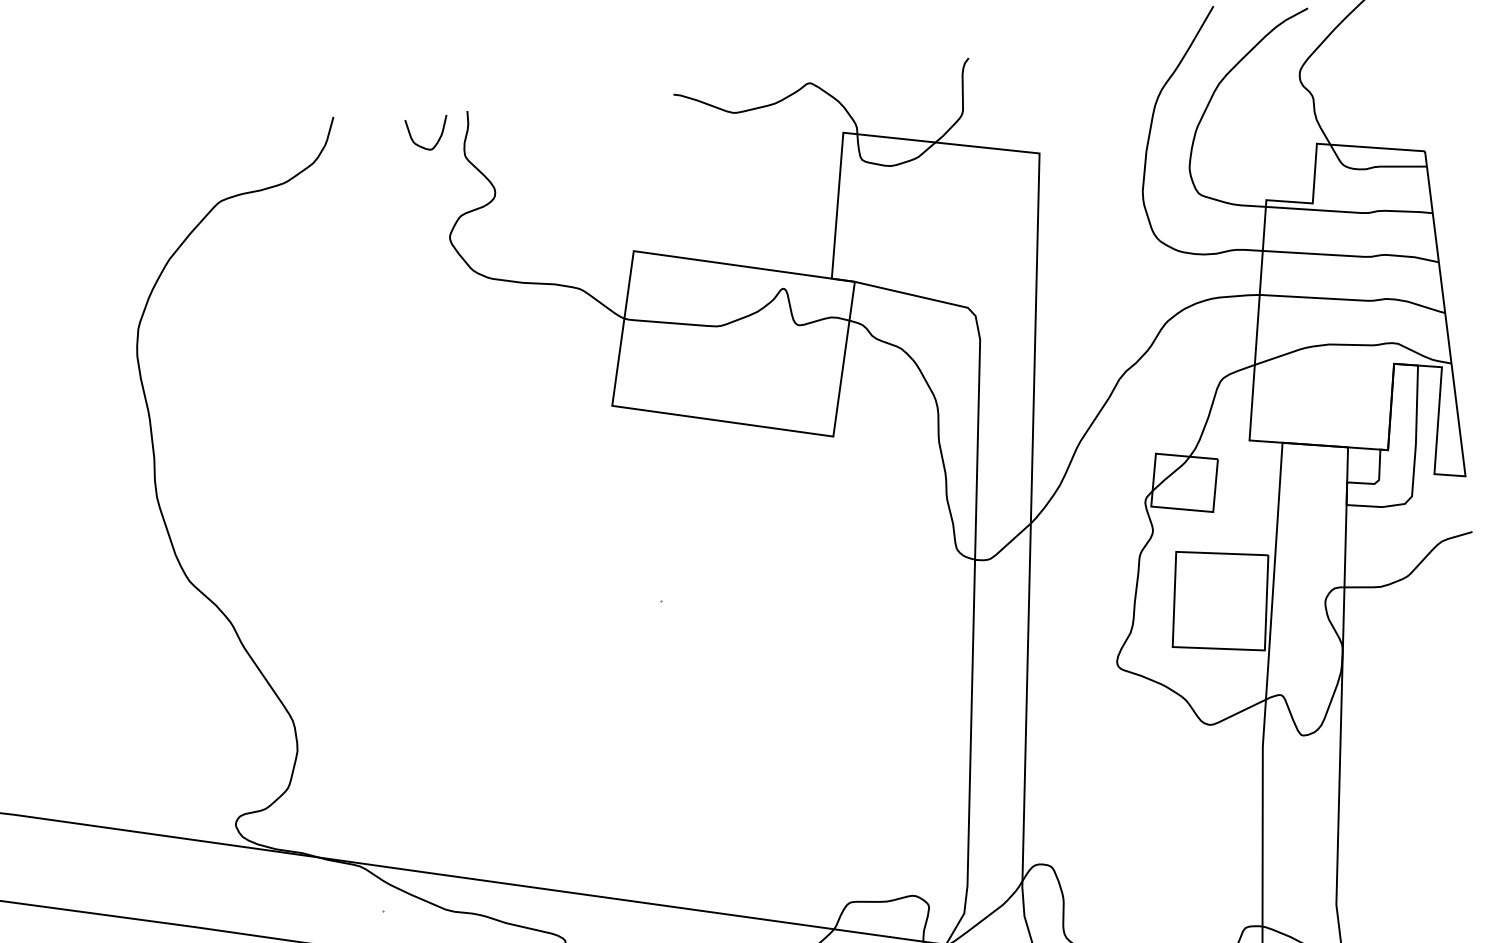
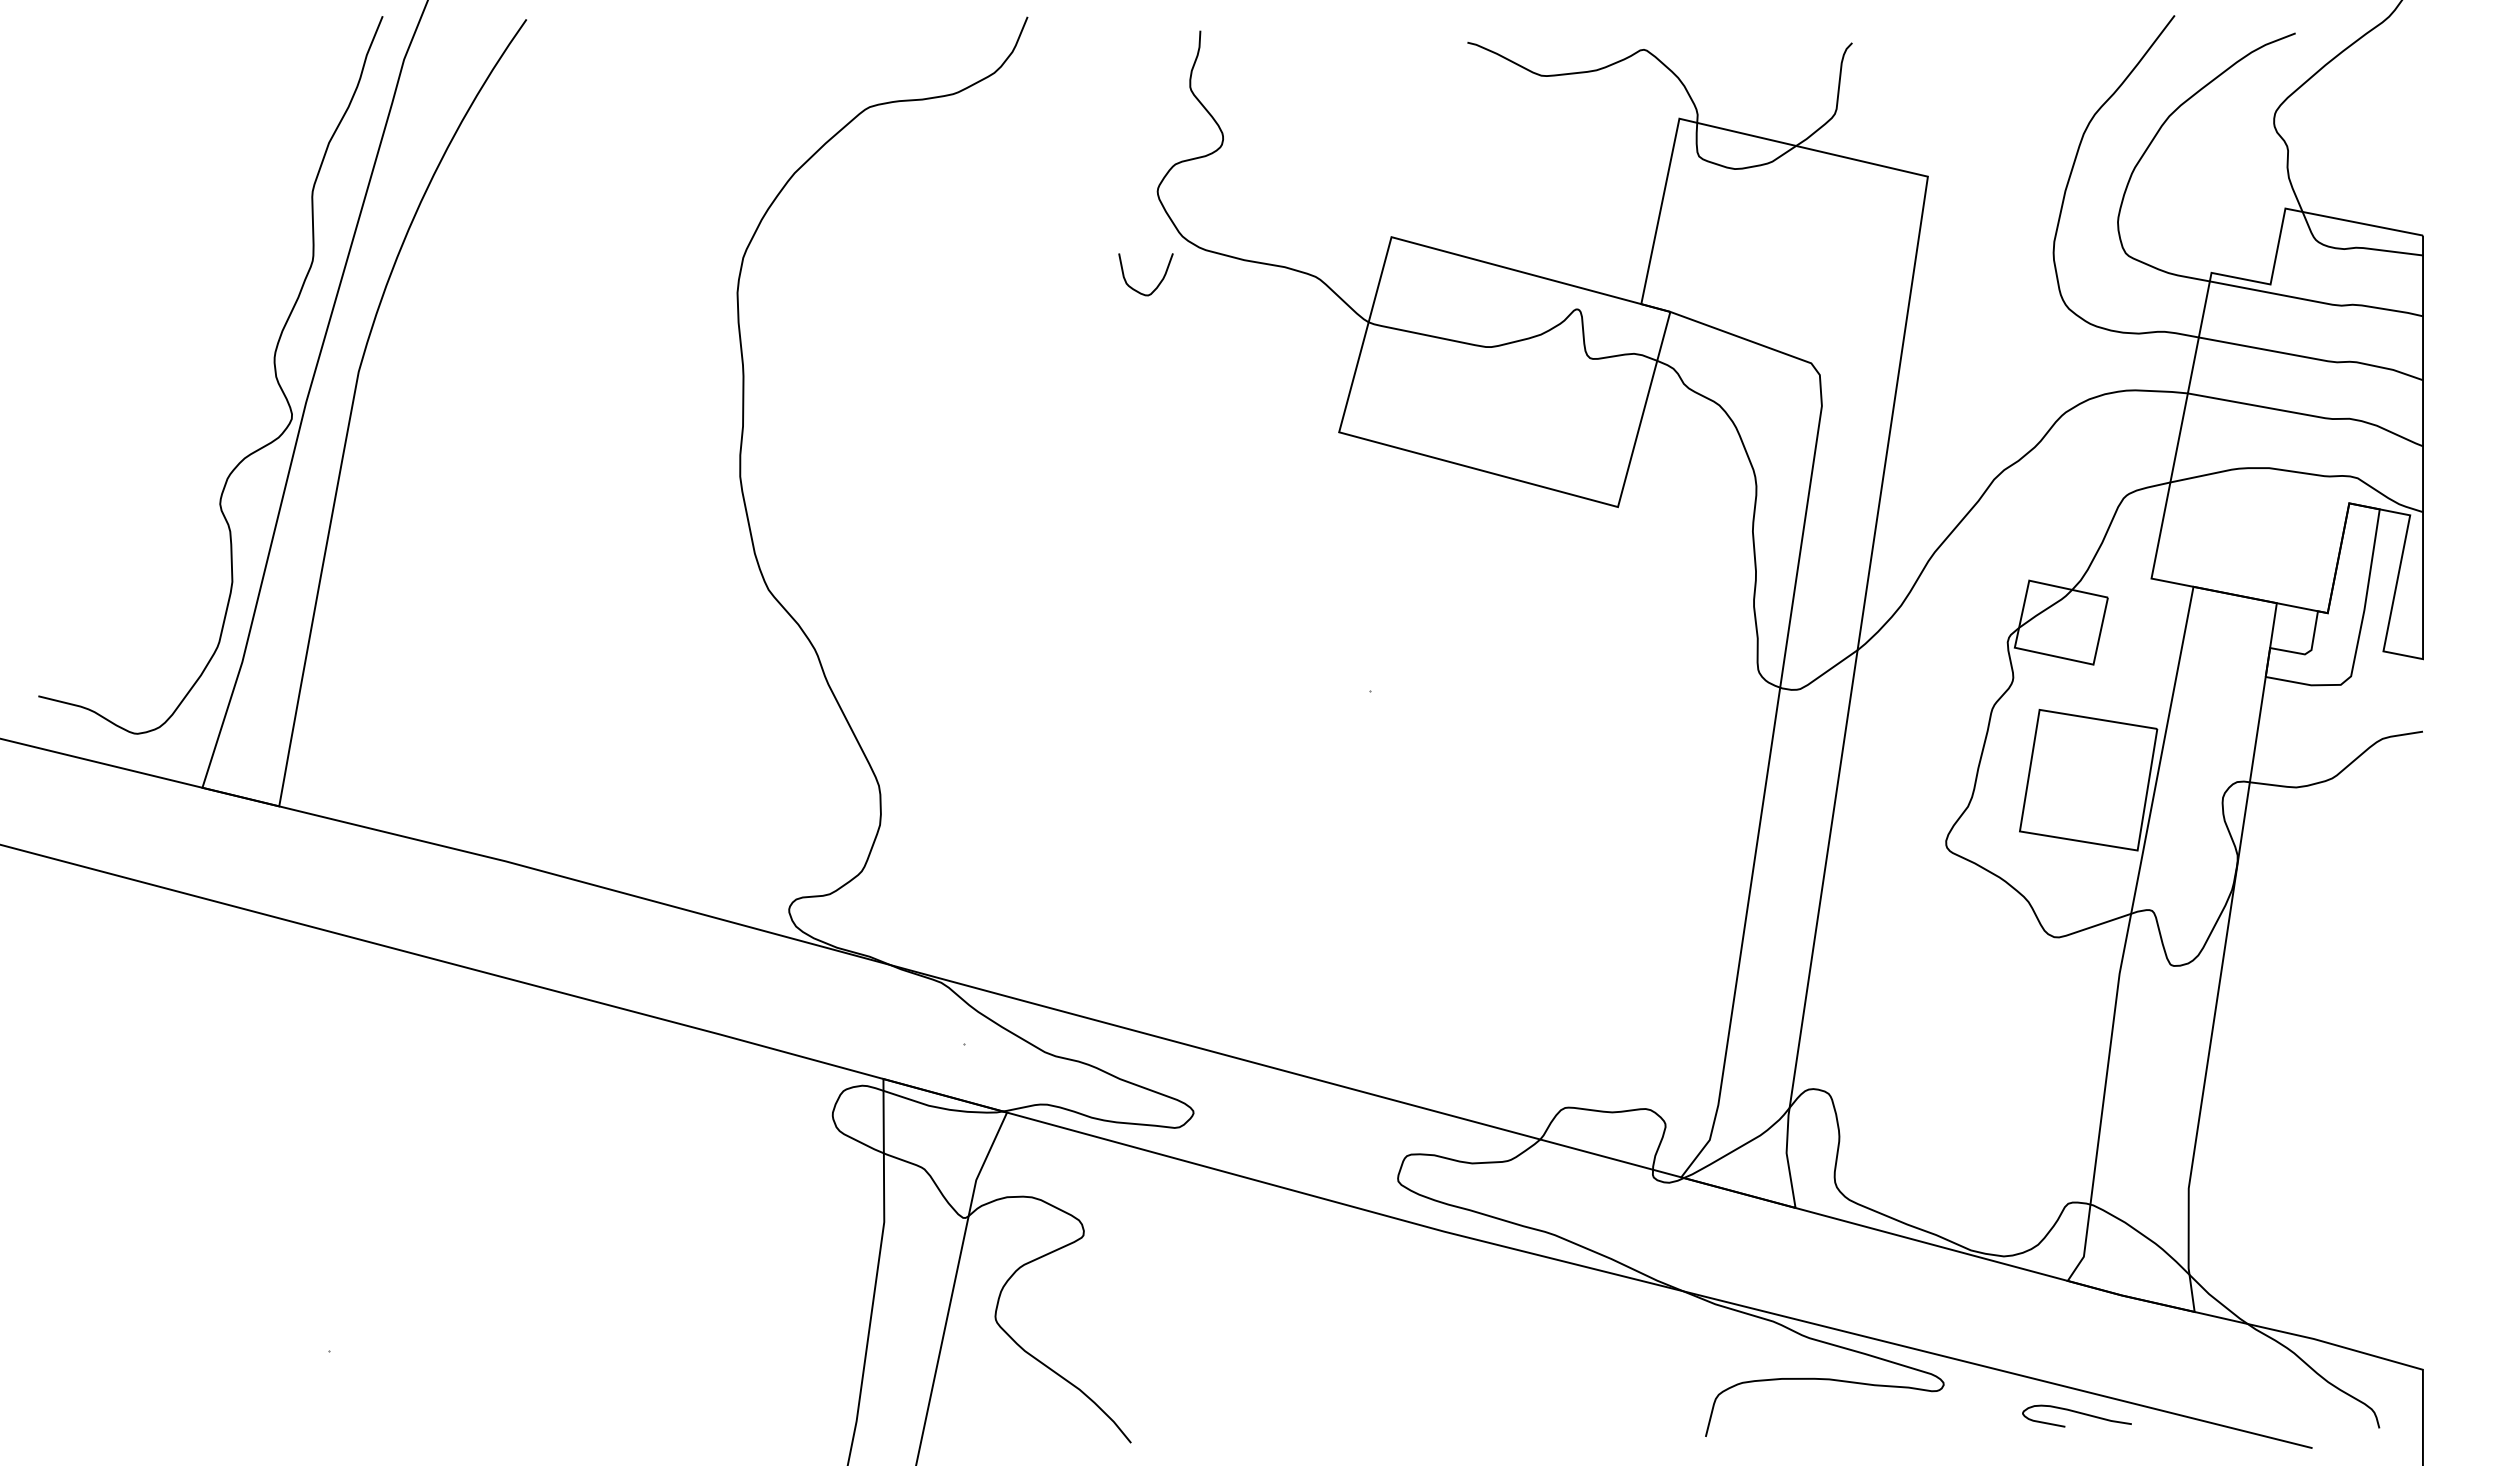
curve: (438, 139) -> (1158, 283), moved

